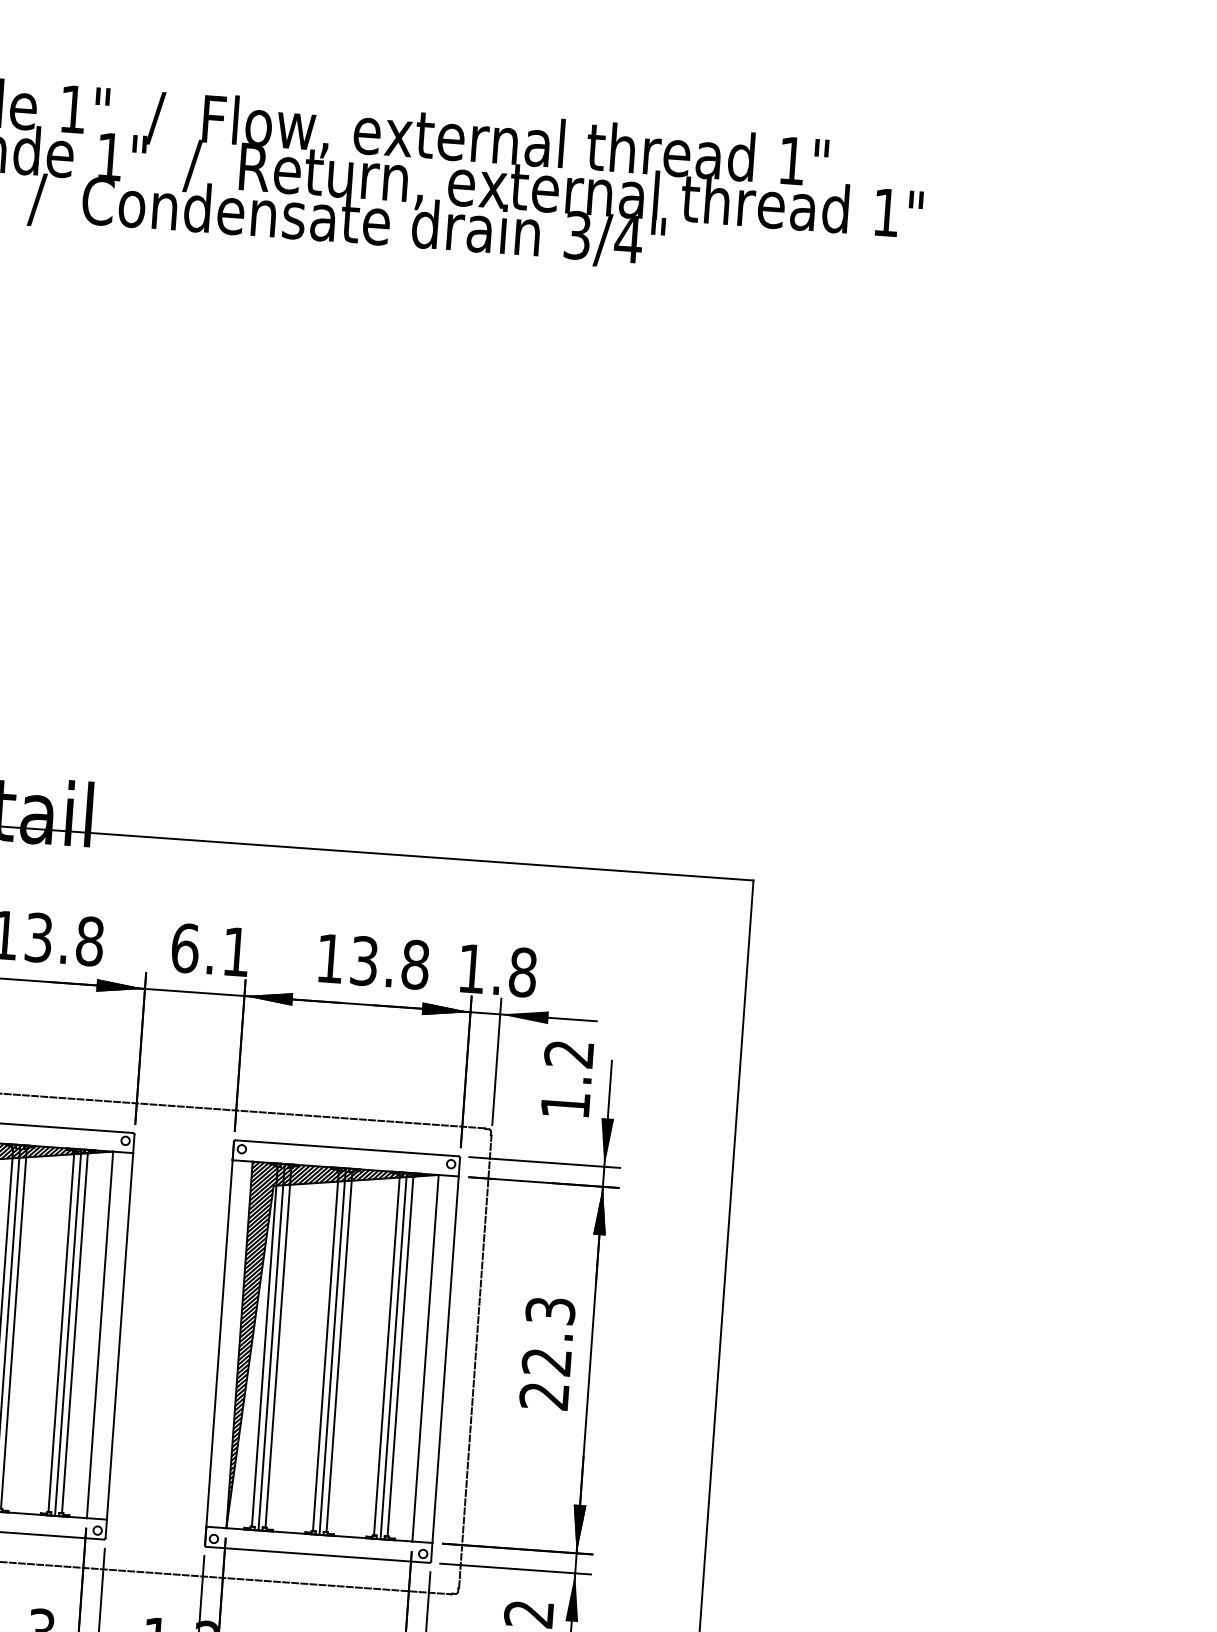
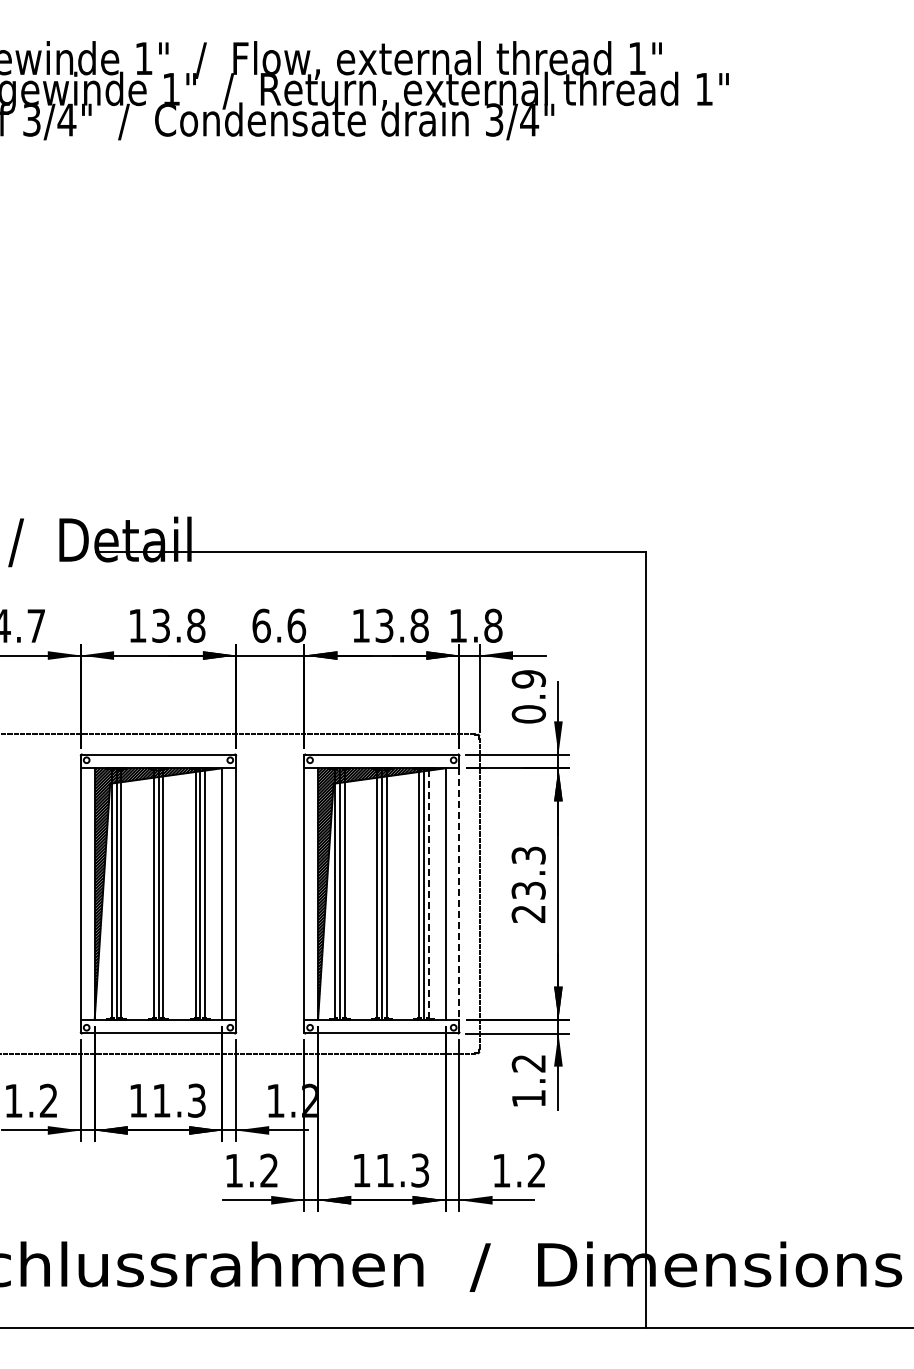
text: (236, 951) -> (296, 625), 6.1 -> 6.6
text: (566, 1079) -> (528, 696), 1.2 -> 0.9
line: (400, 1357) -> (428, 894), solid -> dashed
line: (445, 1360) -> (459, 894), solid -> dashed
text: (546, 1361) -> (528, 890), 22.3 -> 23.3

